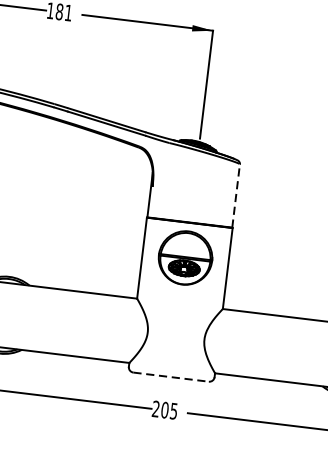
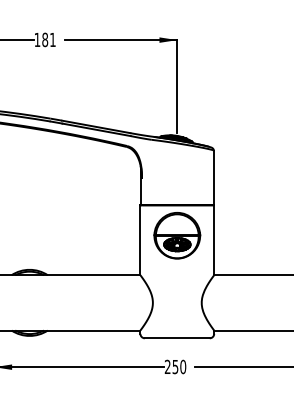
line: (235, 195) -> (213, 177), dashed -> solid
line: (171, 377) -> (177, 338), dashed -> solid
text: (169, 410) -> (179, 366), 205 -> 250

